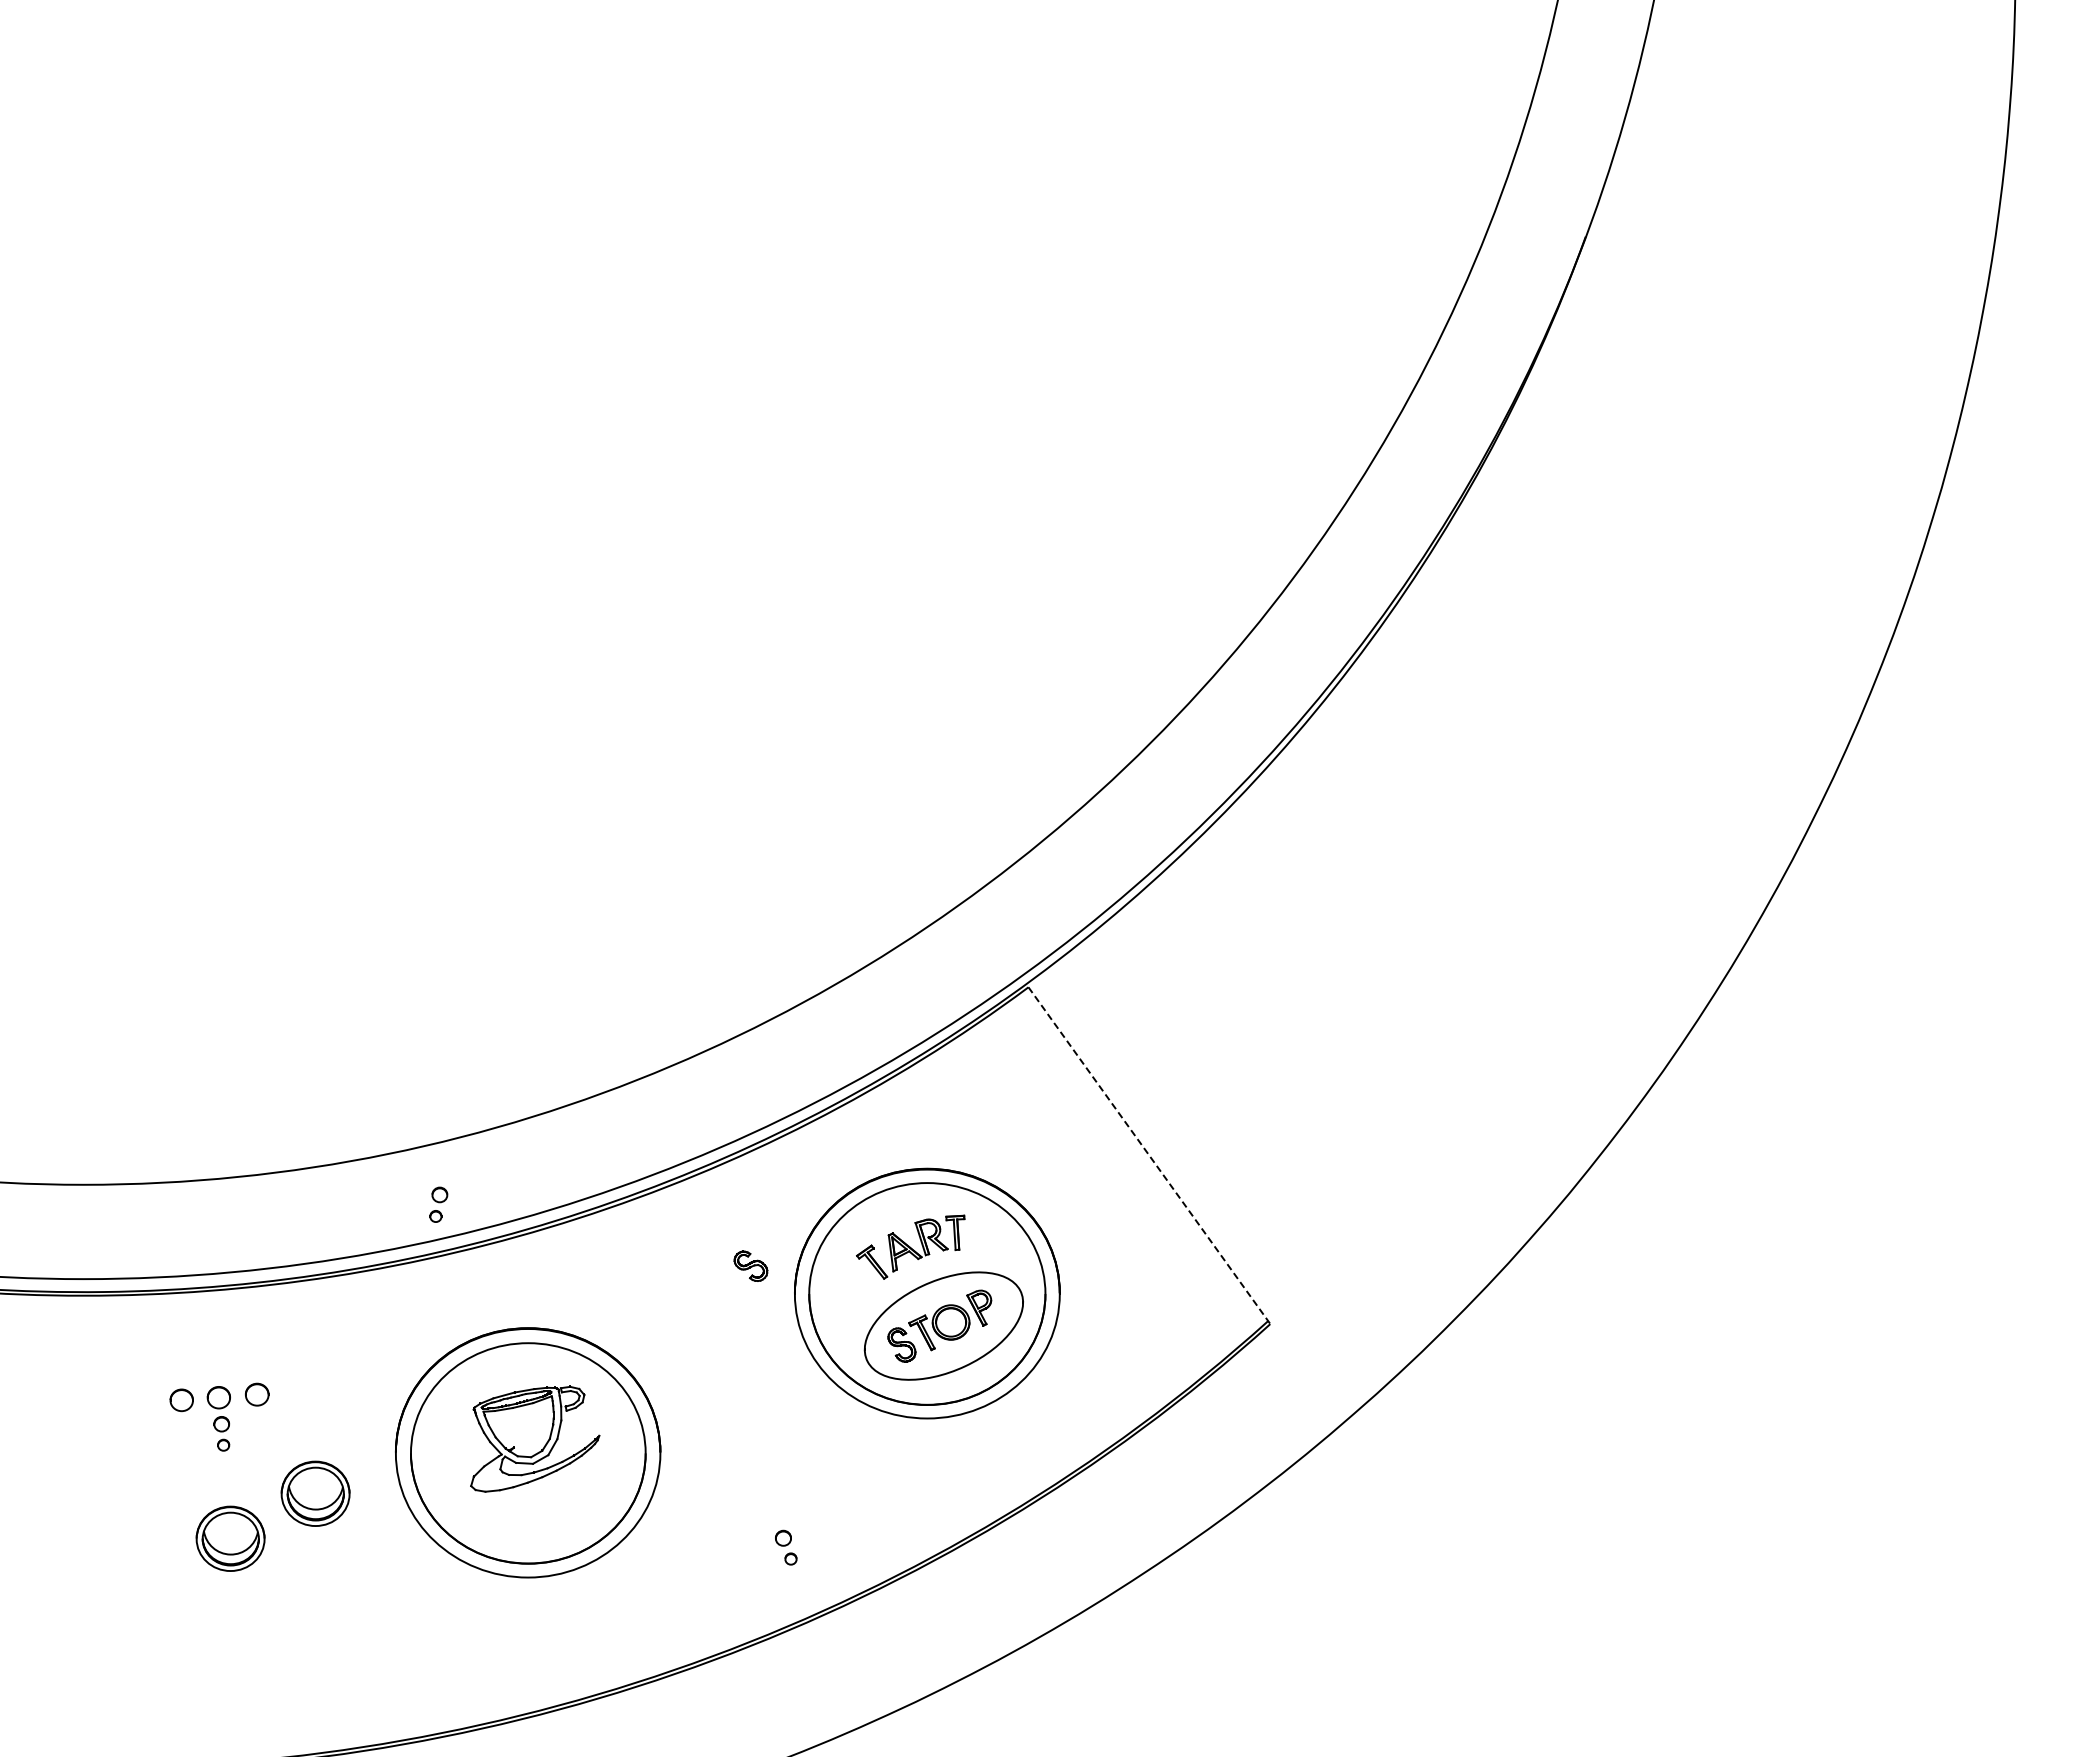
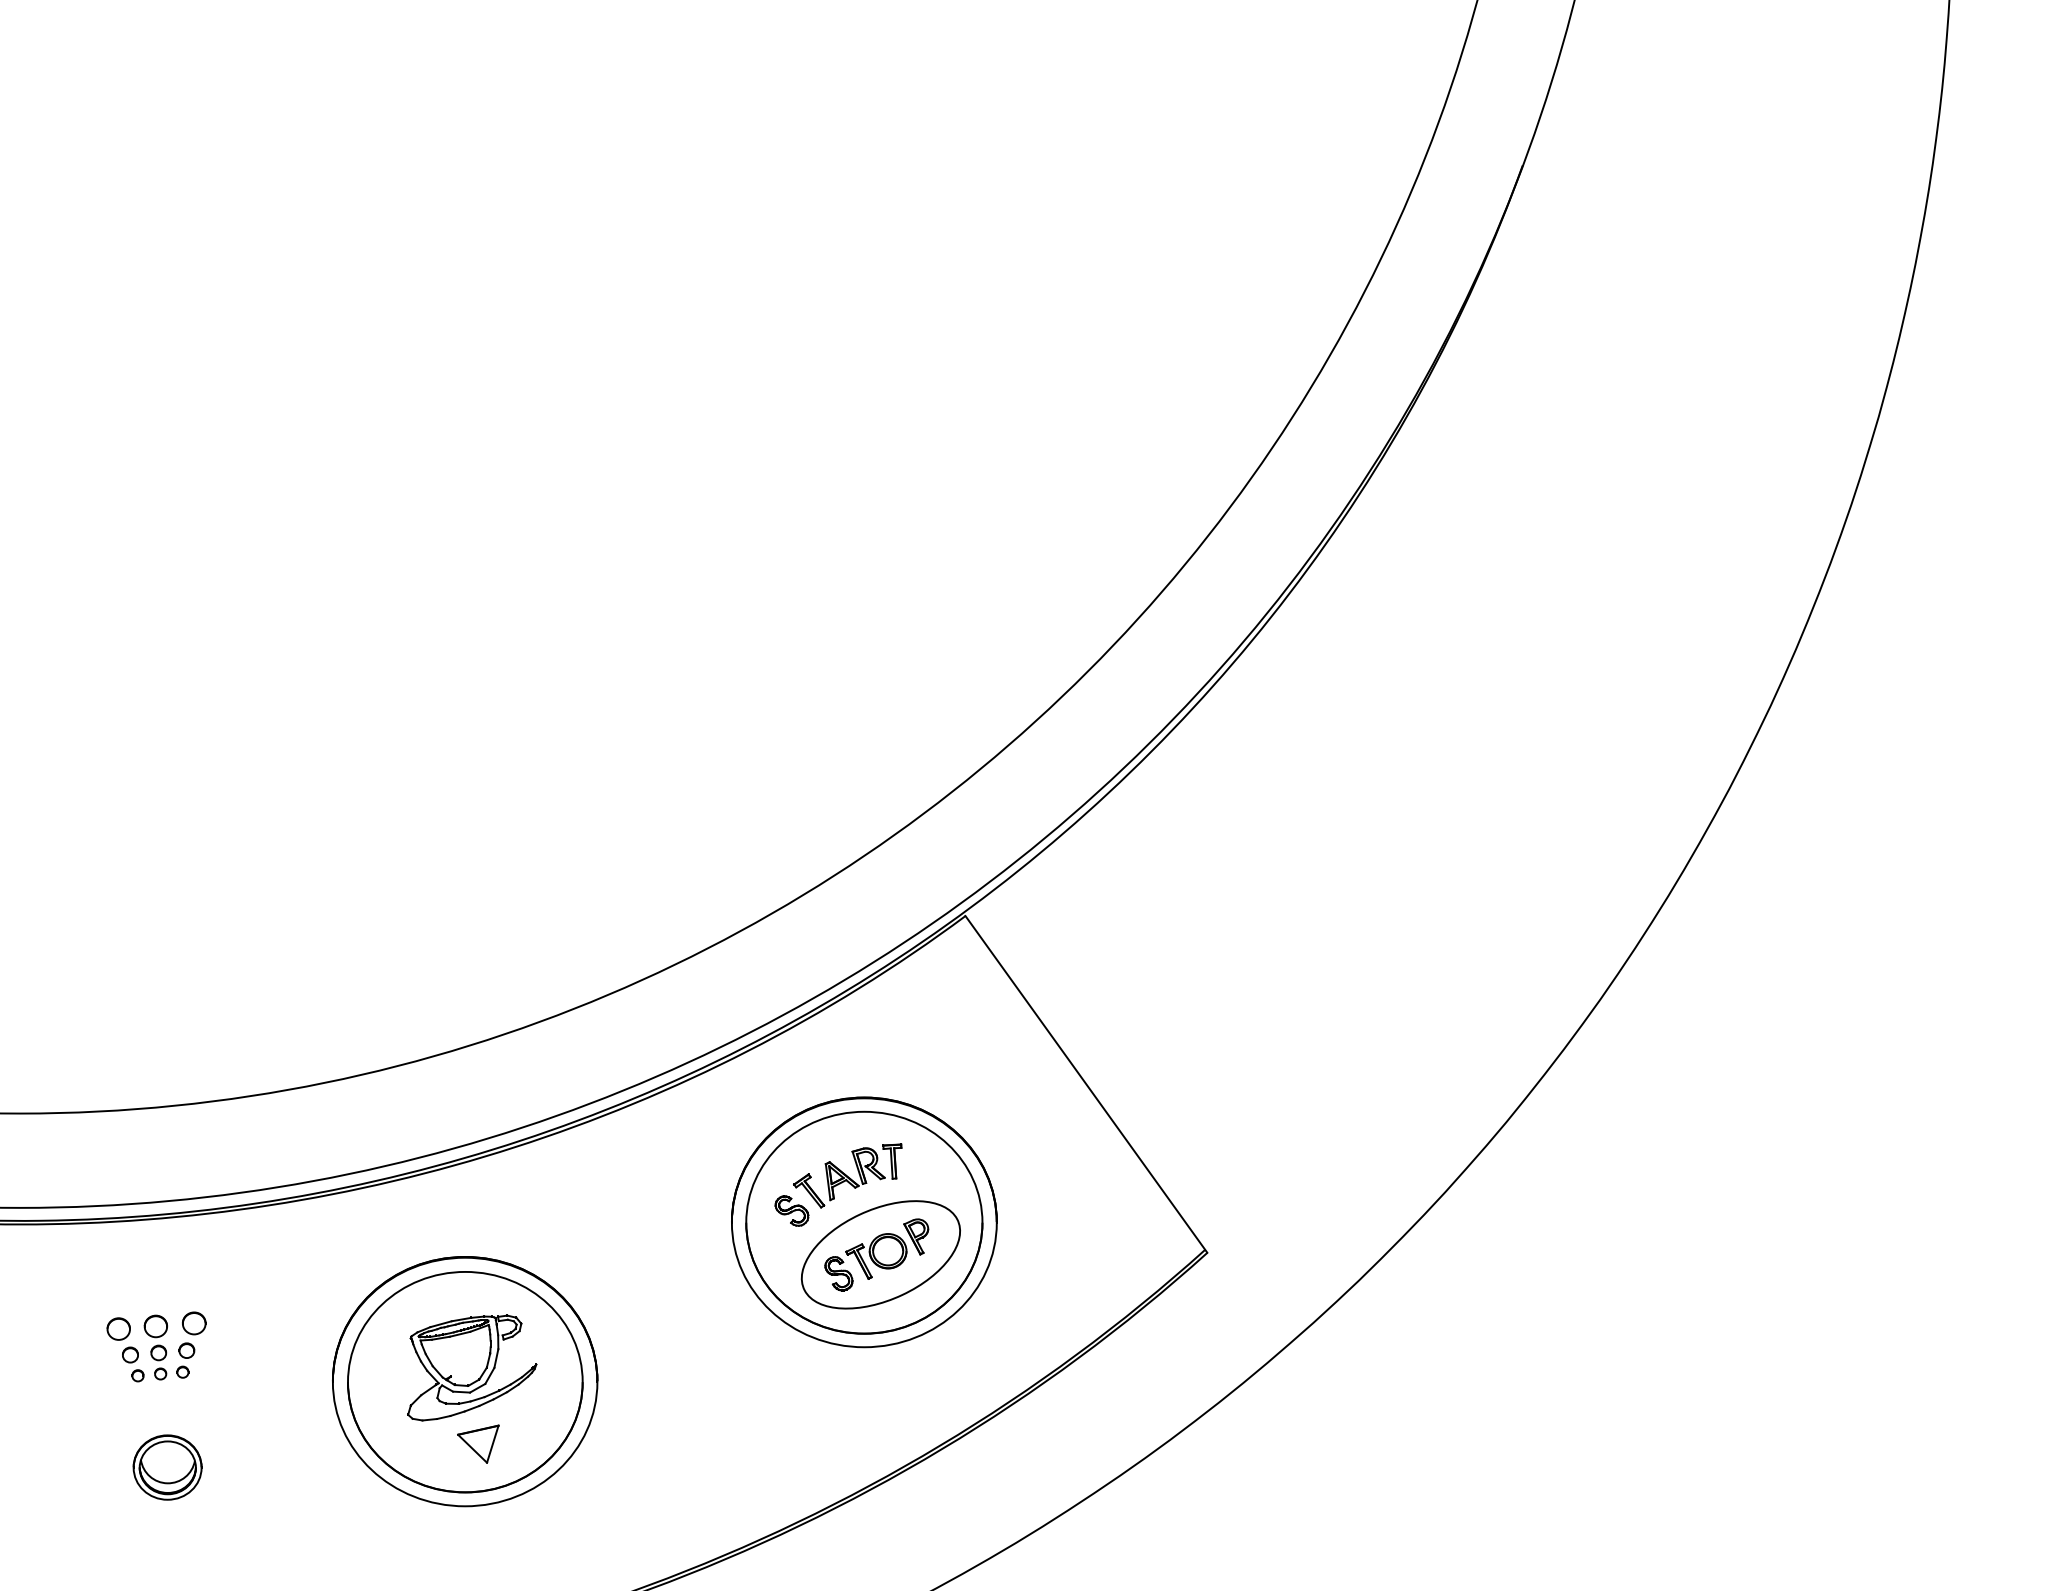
line: (1149, 1156) -> (1086, 1085), dashed -> solid
part: (438, 1204) -> (185, 1360), moved
part: (750, 1265) -> (791, 1210), moved
part: (315, 1493) -> (252, 1422), removed
part: (541, 1515) -> (478, 1444), added
part: (786, 1547) -> (133, 1364), moved

